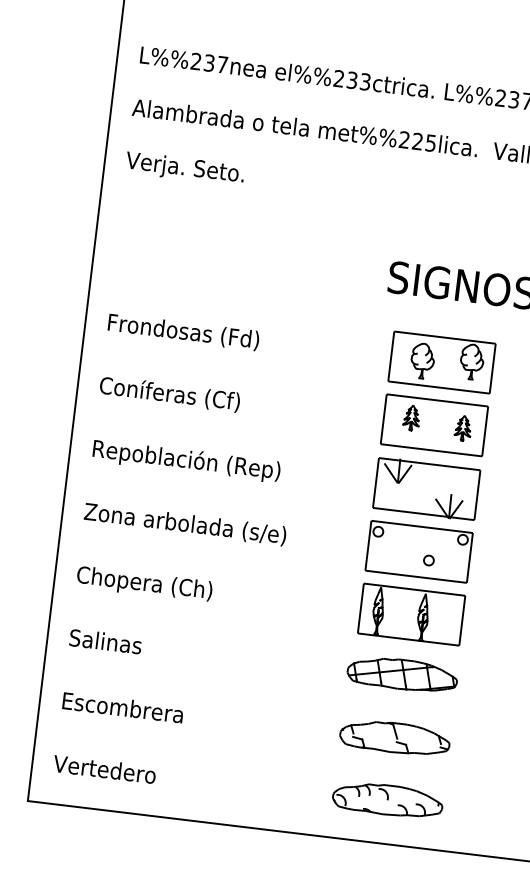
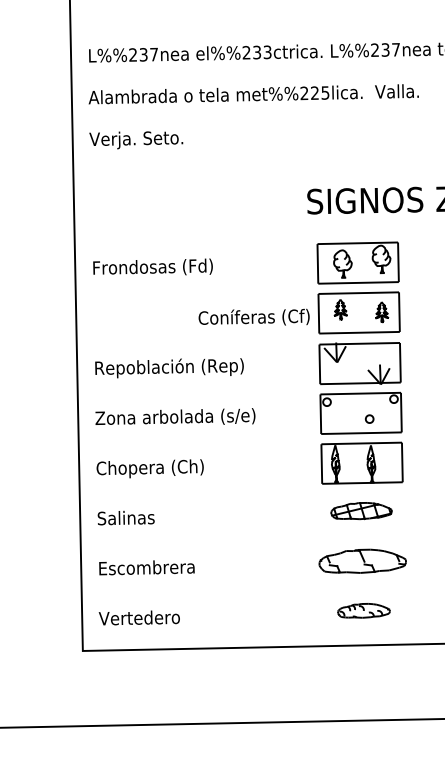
text: (169, 392) -> (253, 316), moved
part: (402, 673) -> (361, 510), size x0.7
part: (387, 799) -> (363, 610), size x0.6

